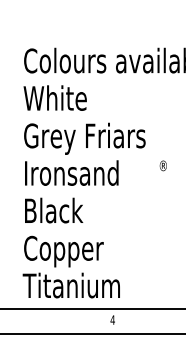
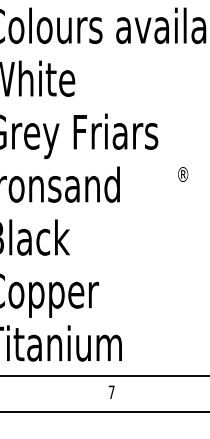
text: (112, 319) -> (111, 391), 4 -> 7

